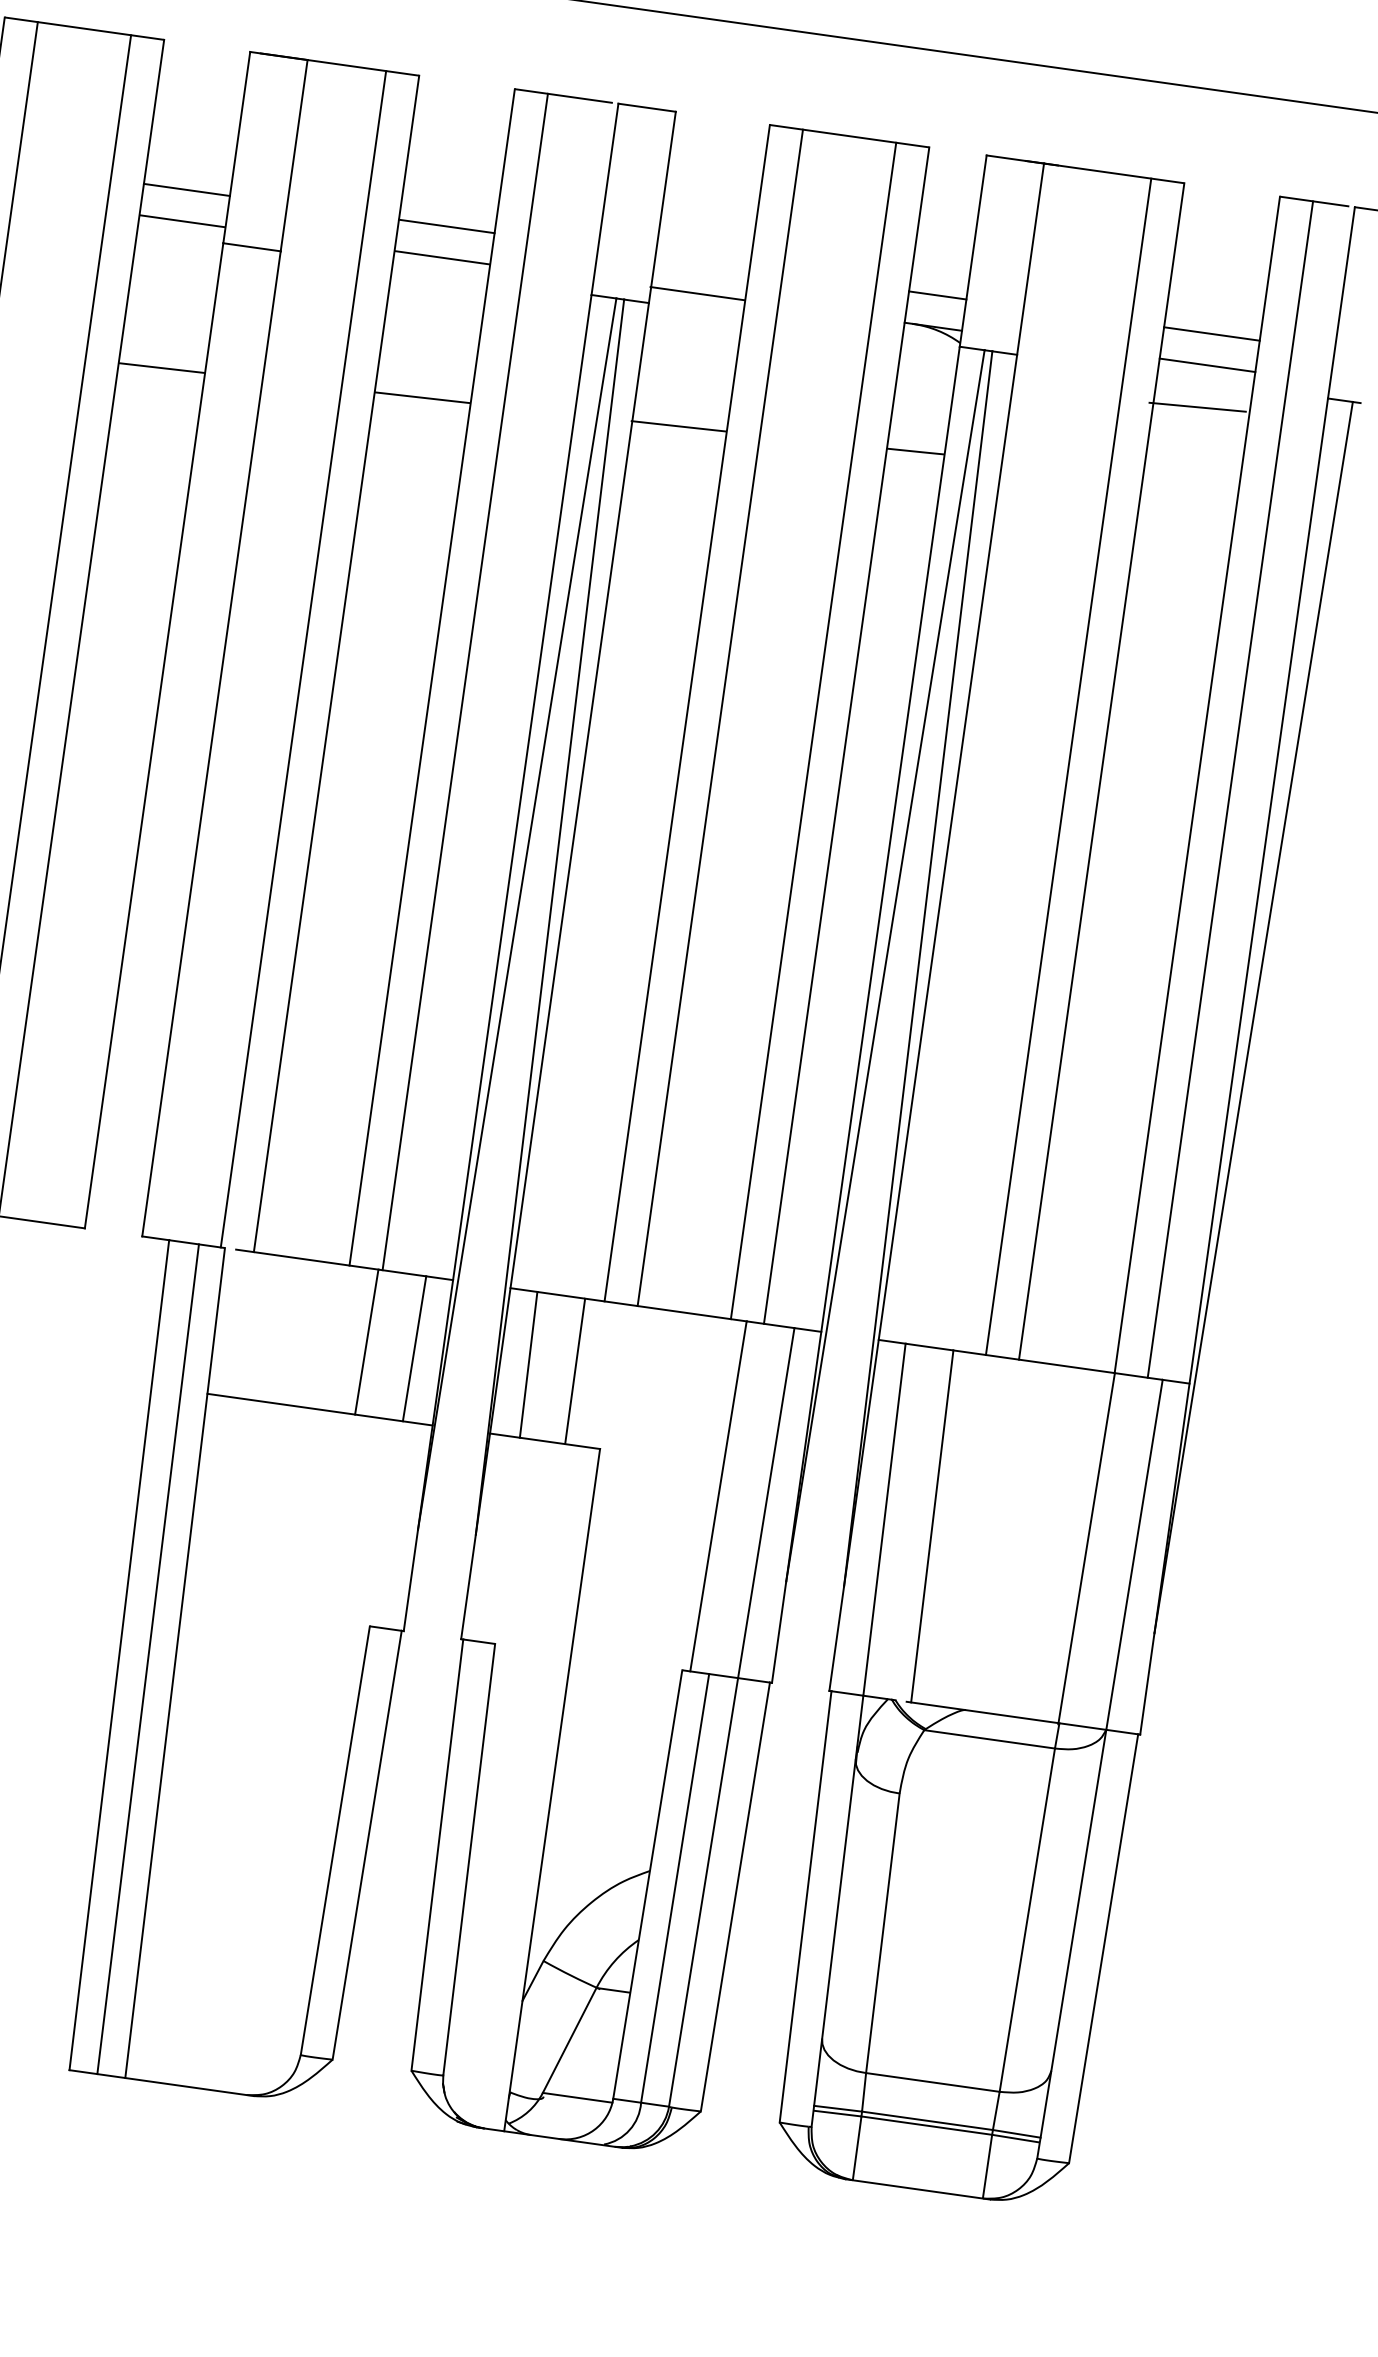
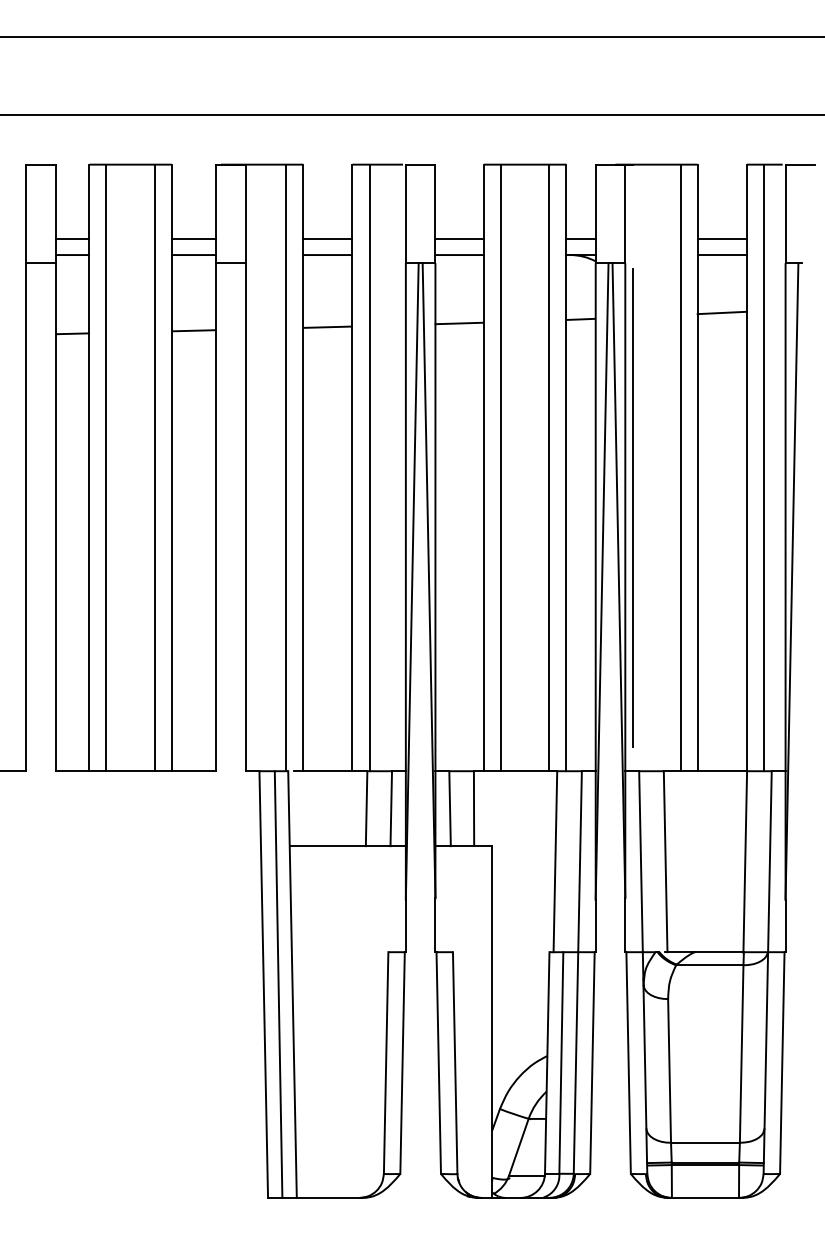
line: (702, 261) -> (459, 238), added
line: (1196, 406) -> (721, 312), moved
line: (964, 830) -> (632, 507), added

